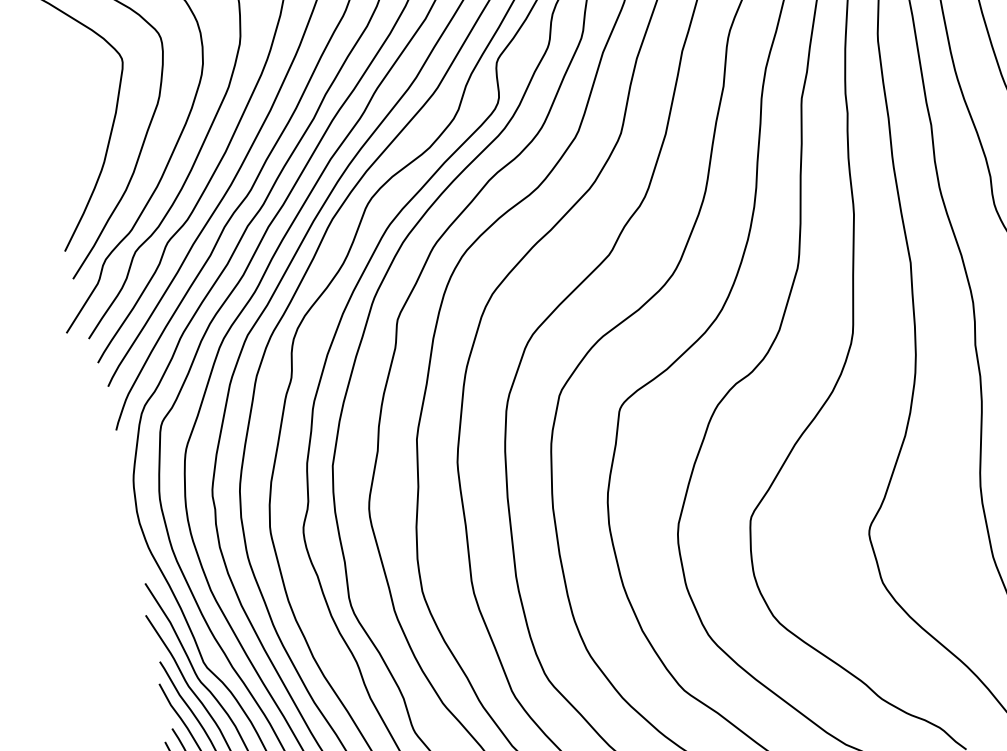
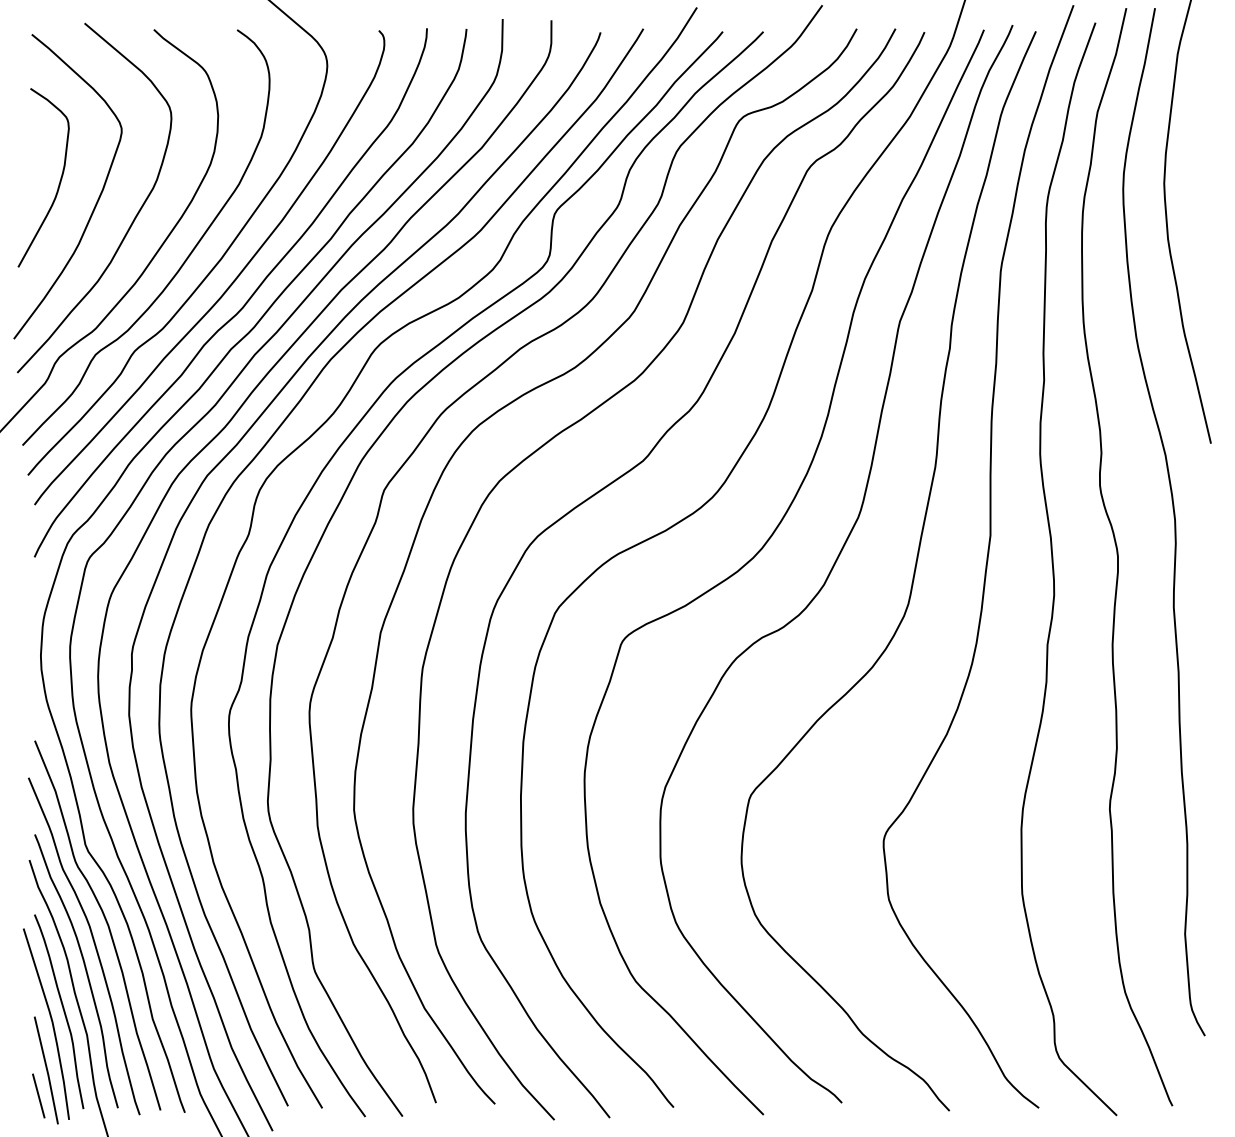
curve: (78, 112) -> (59, 180), added

